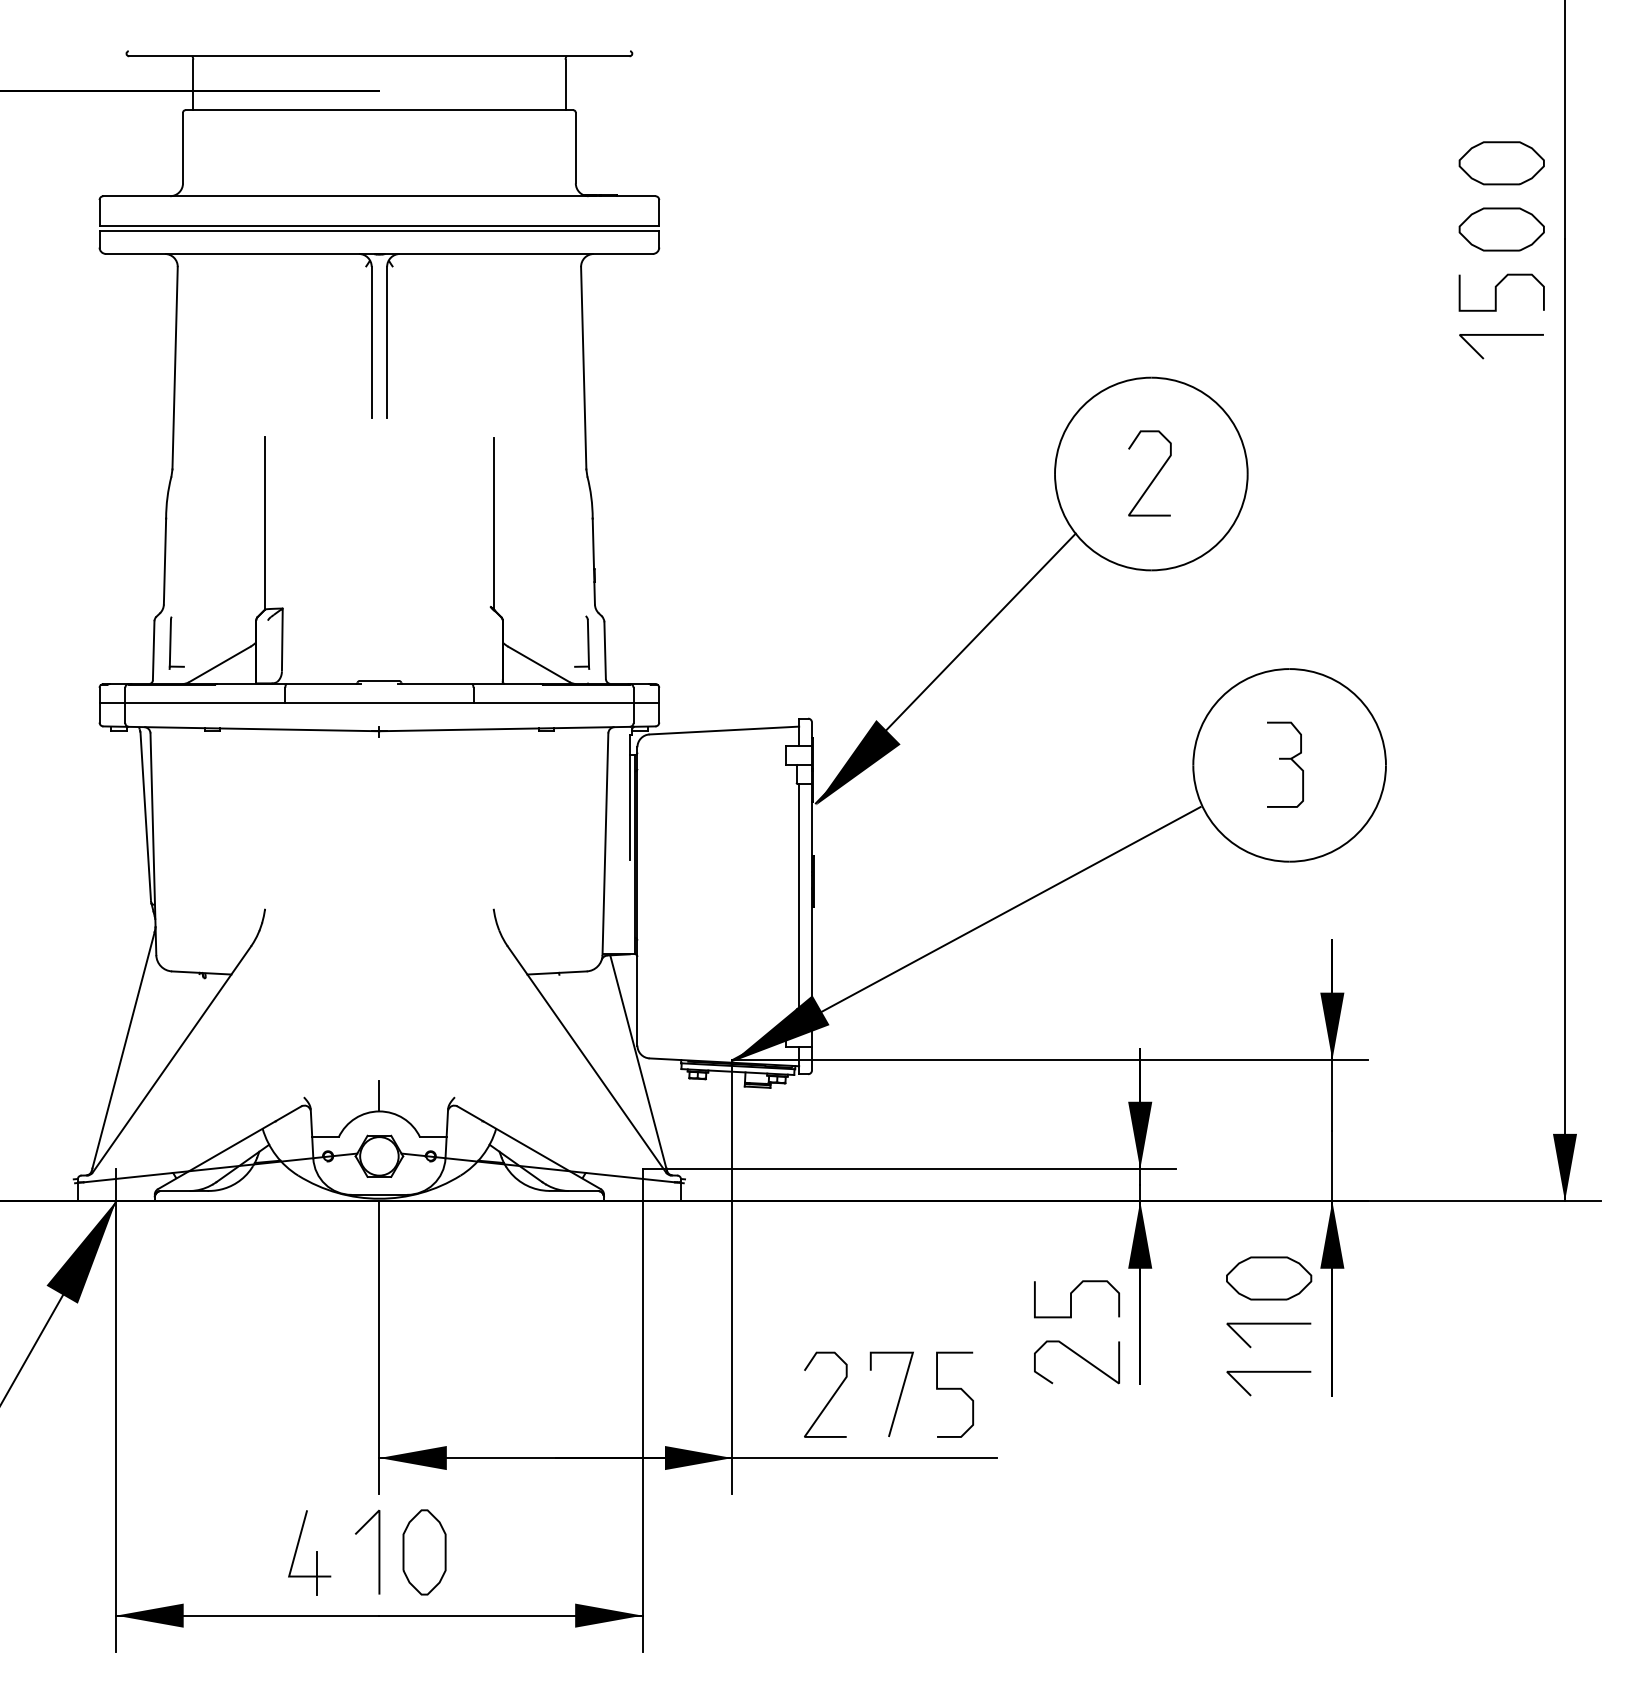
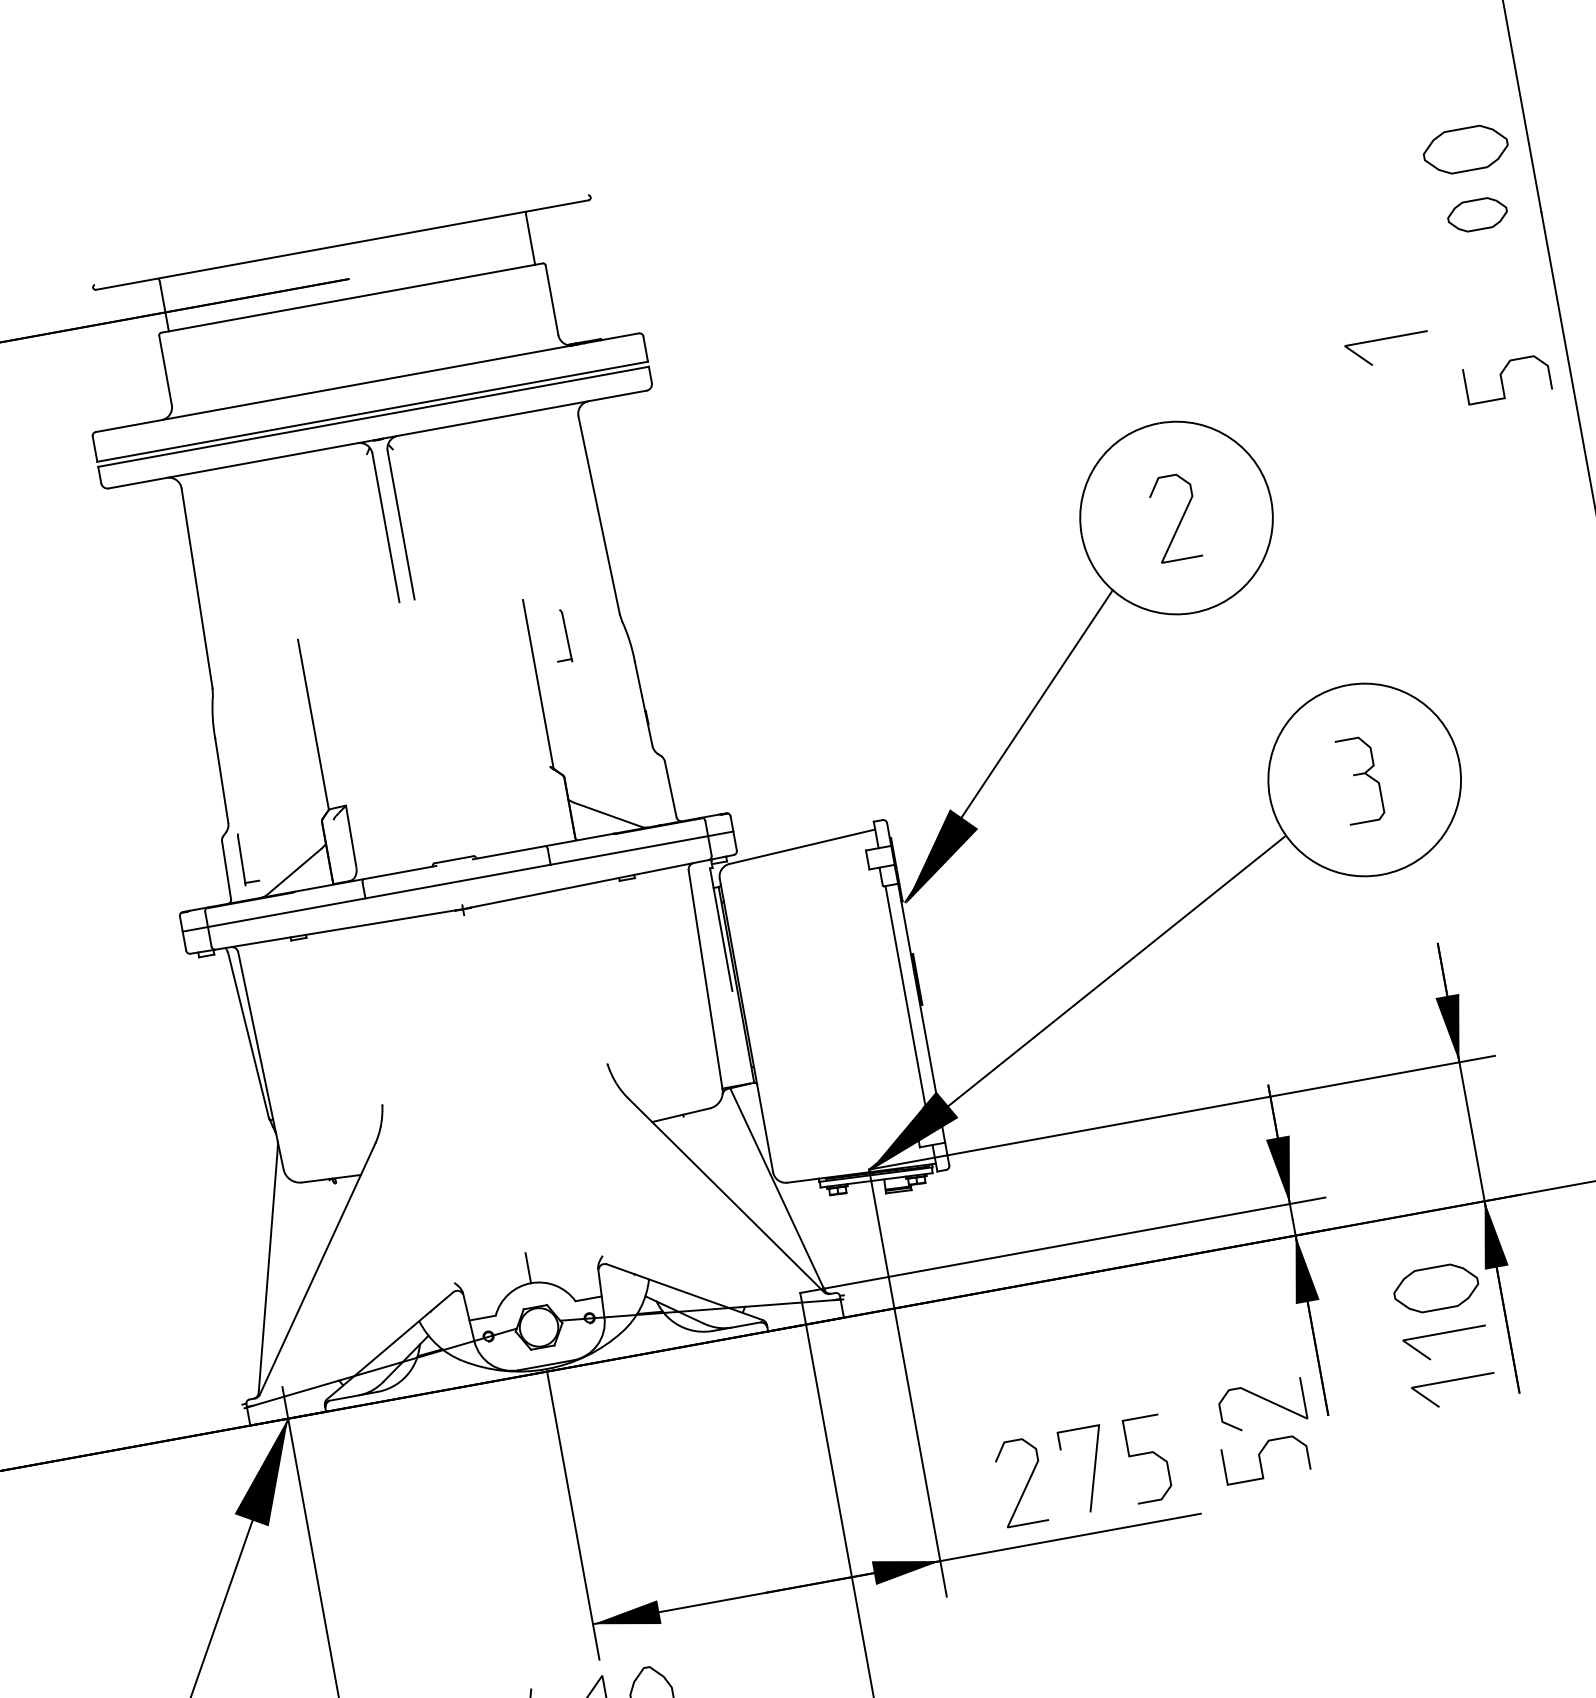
part: (1501, 229) -> (1477, 214), size x0.7
curve: (1496, 292) -> (1502, 380), moved
line: (1501, 335) -> (1386, 339), moved
part: (582, 642) -> (560, 636), moved
curve: (1071, 1299) -> (1260, 1460), moved

